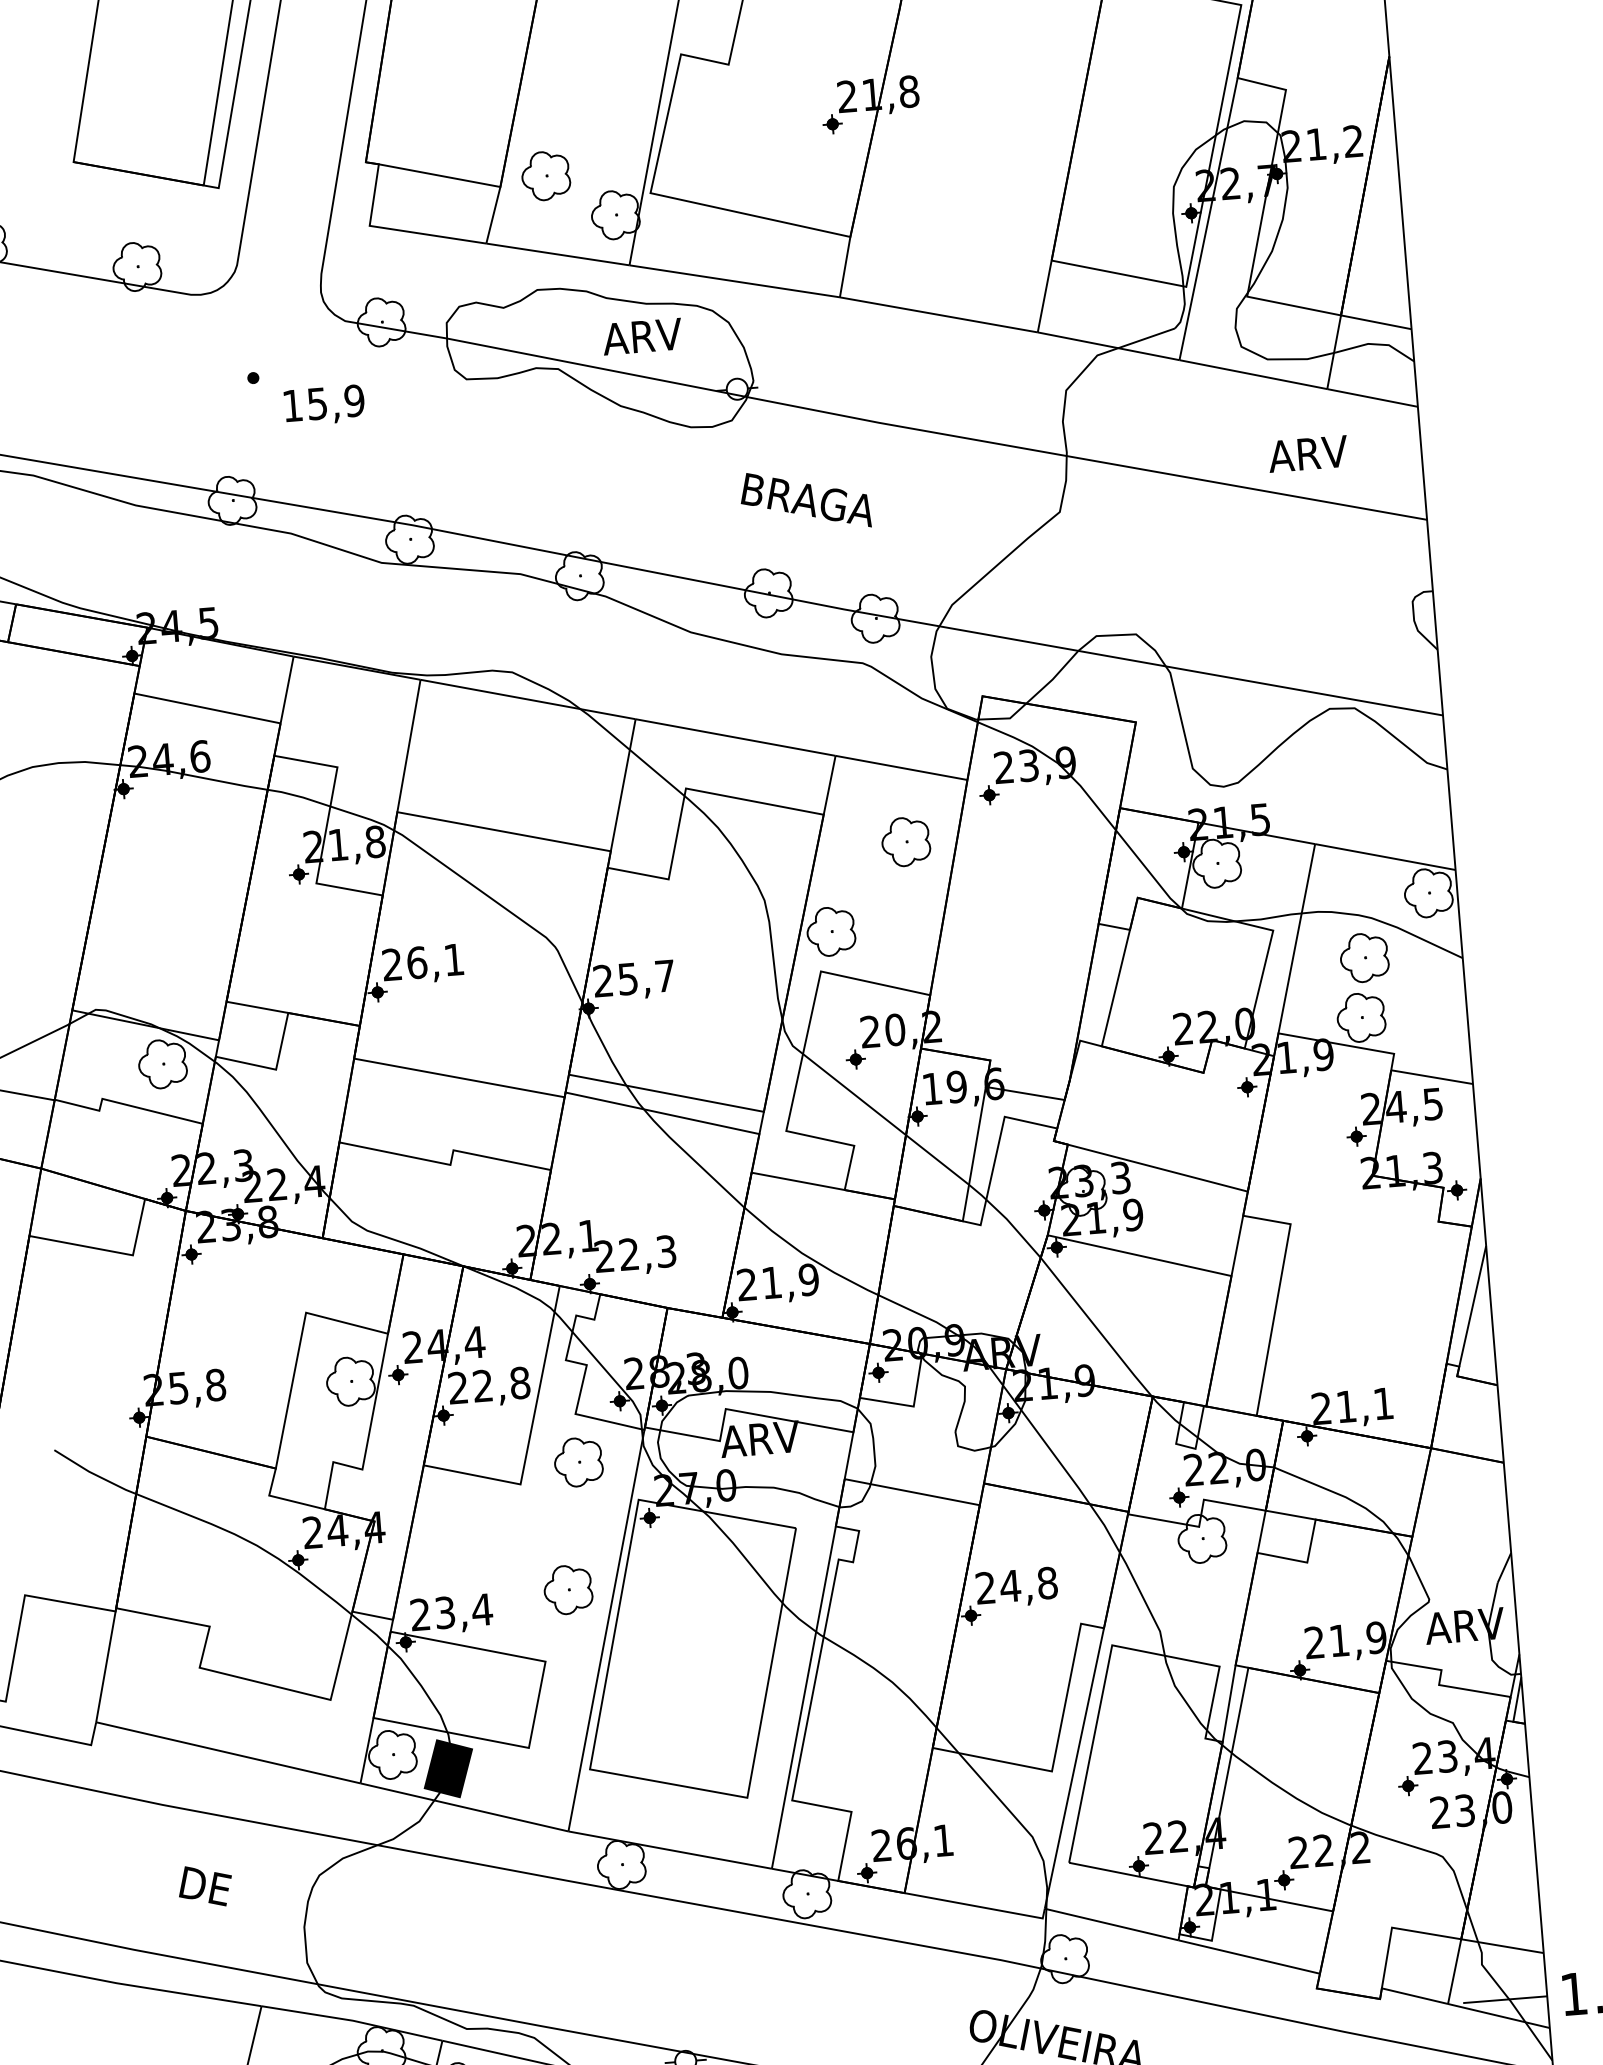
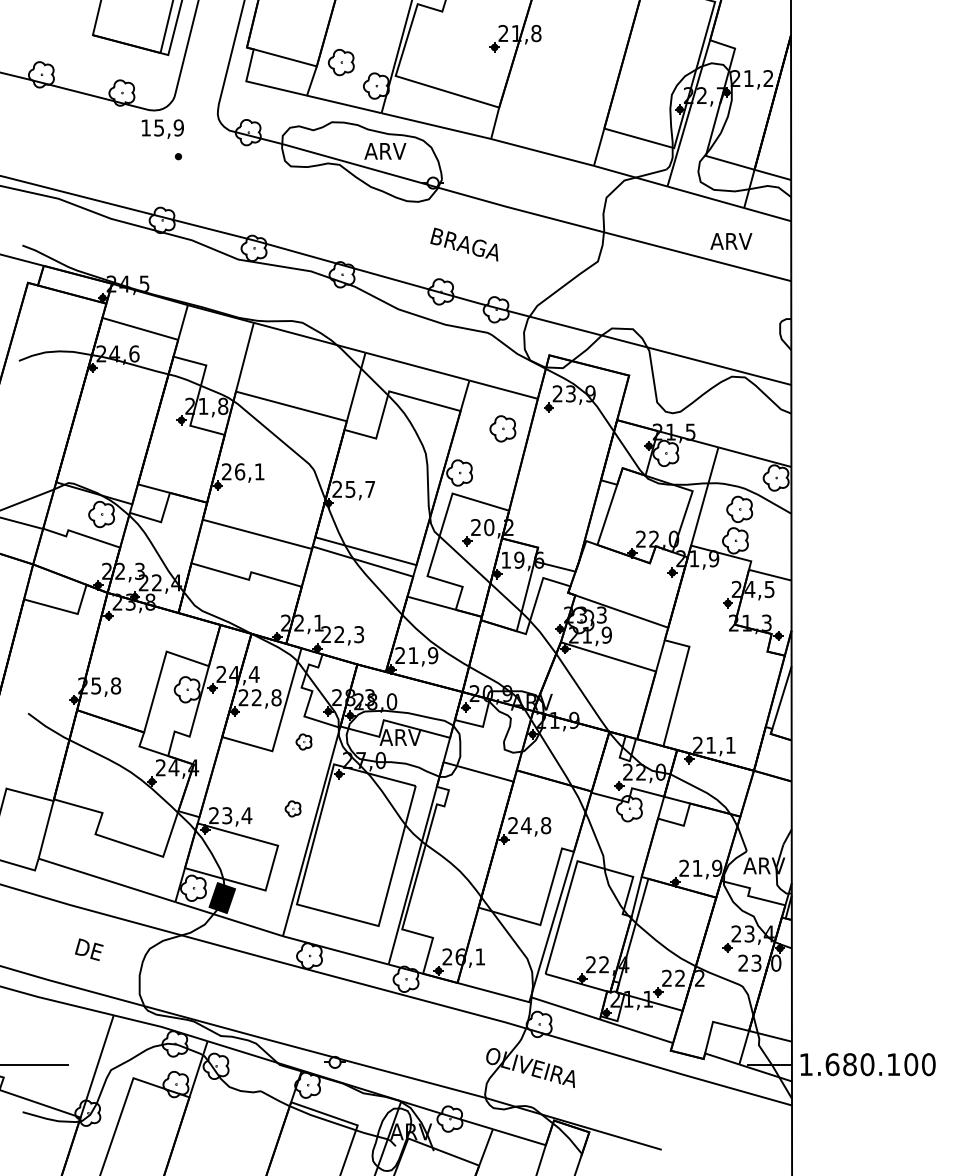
text: (323, 404) -> (162, 128), moved
part: (577, 1461) -> (303, 741), size x0.6
part: (567, 1589) -> (292, 808), size x0.6

